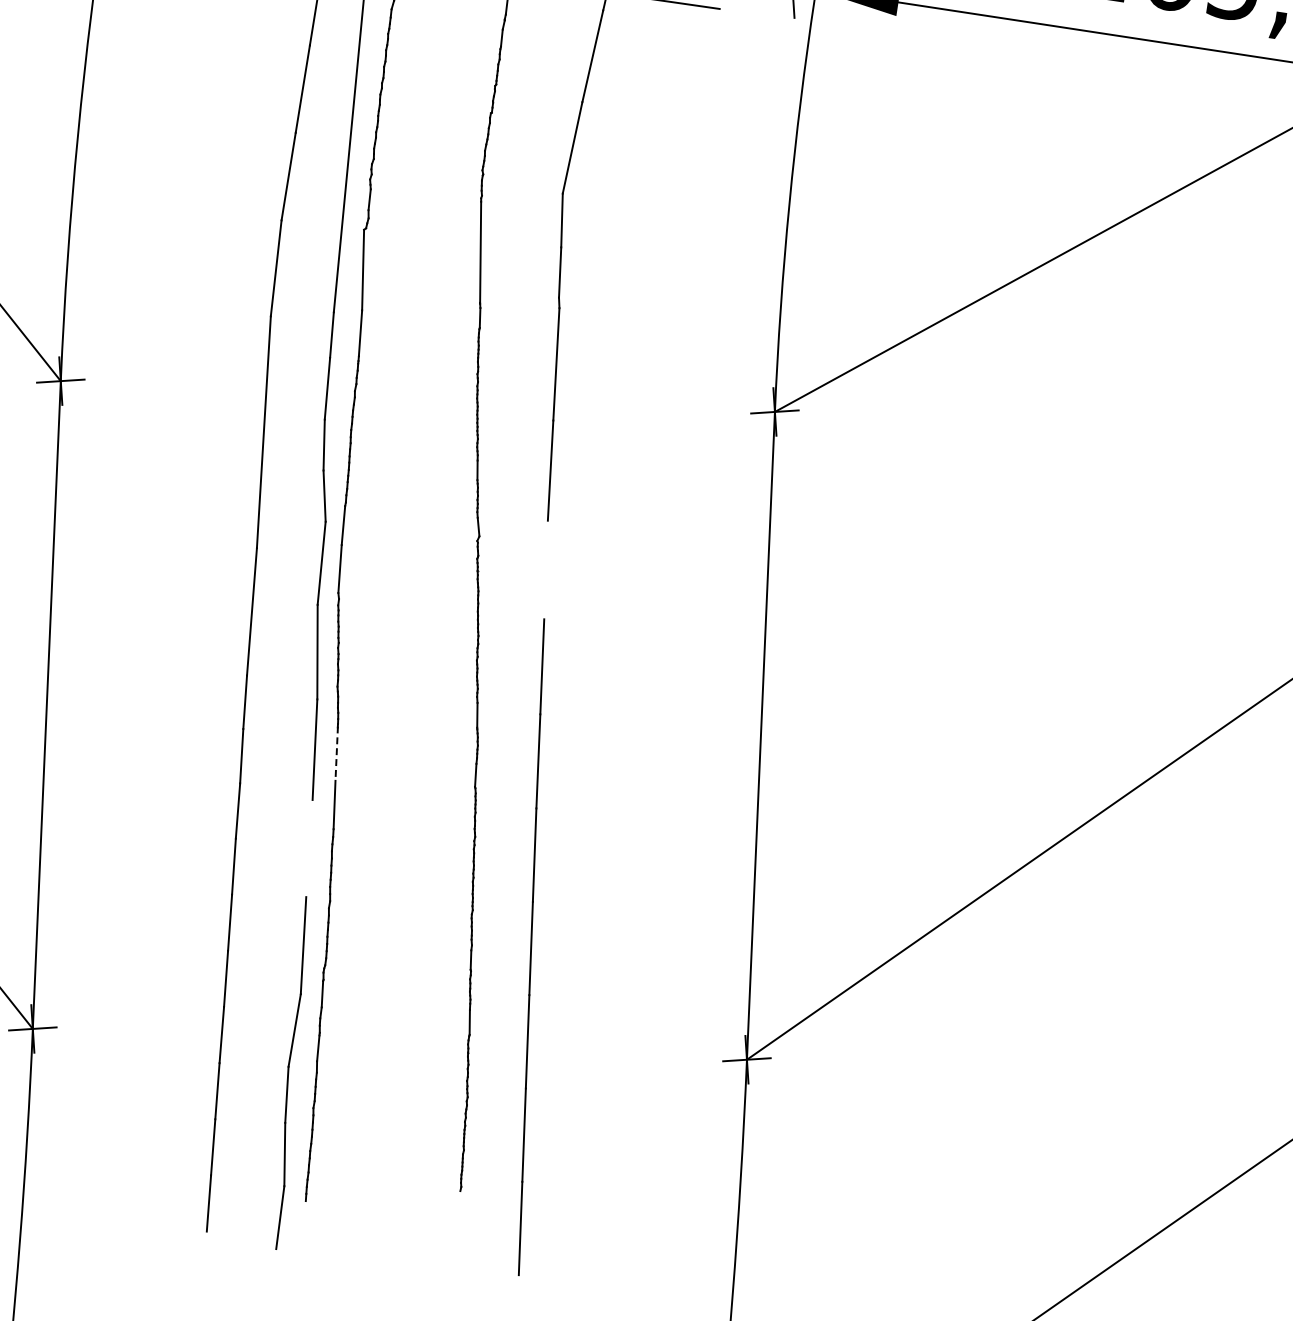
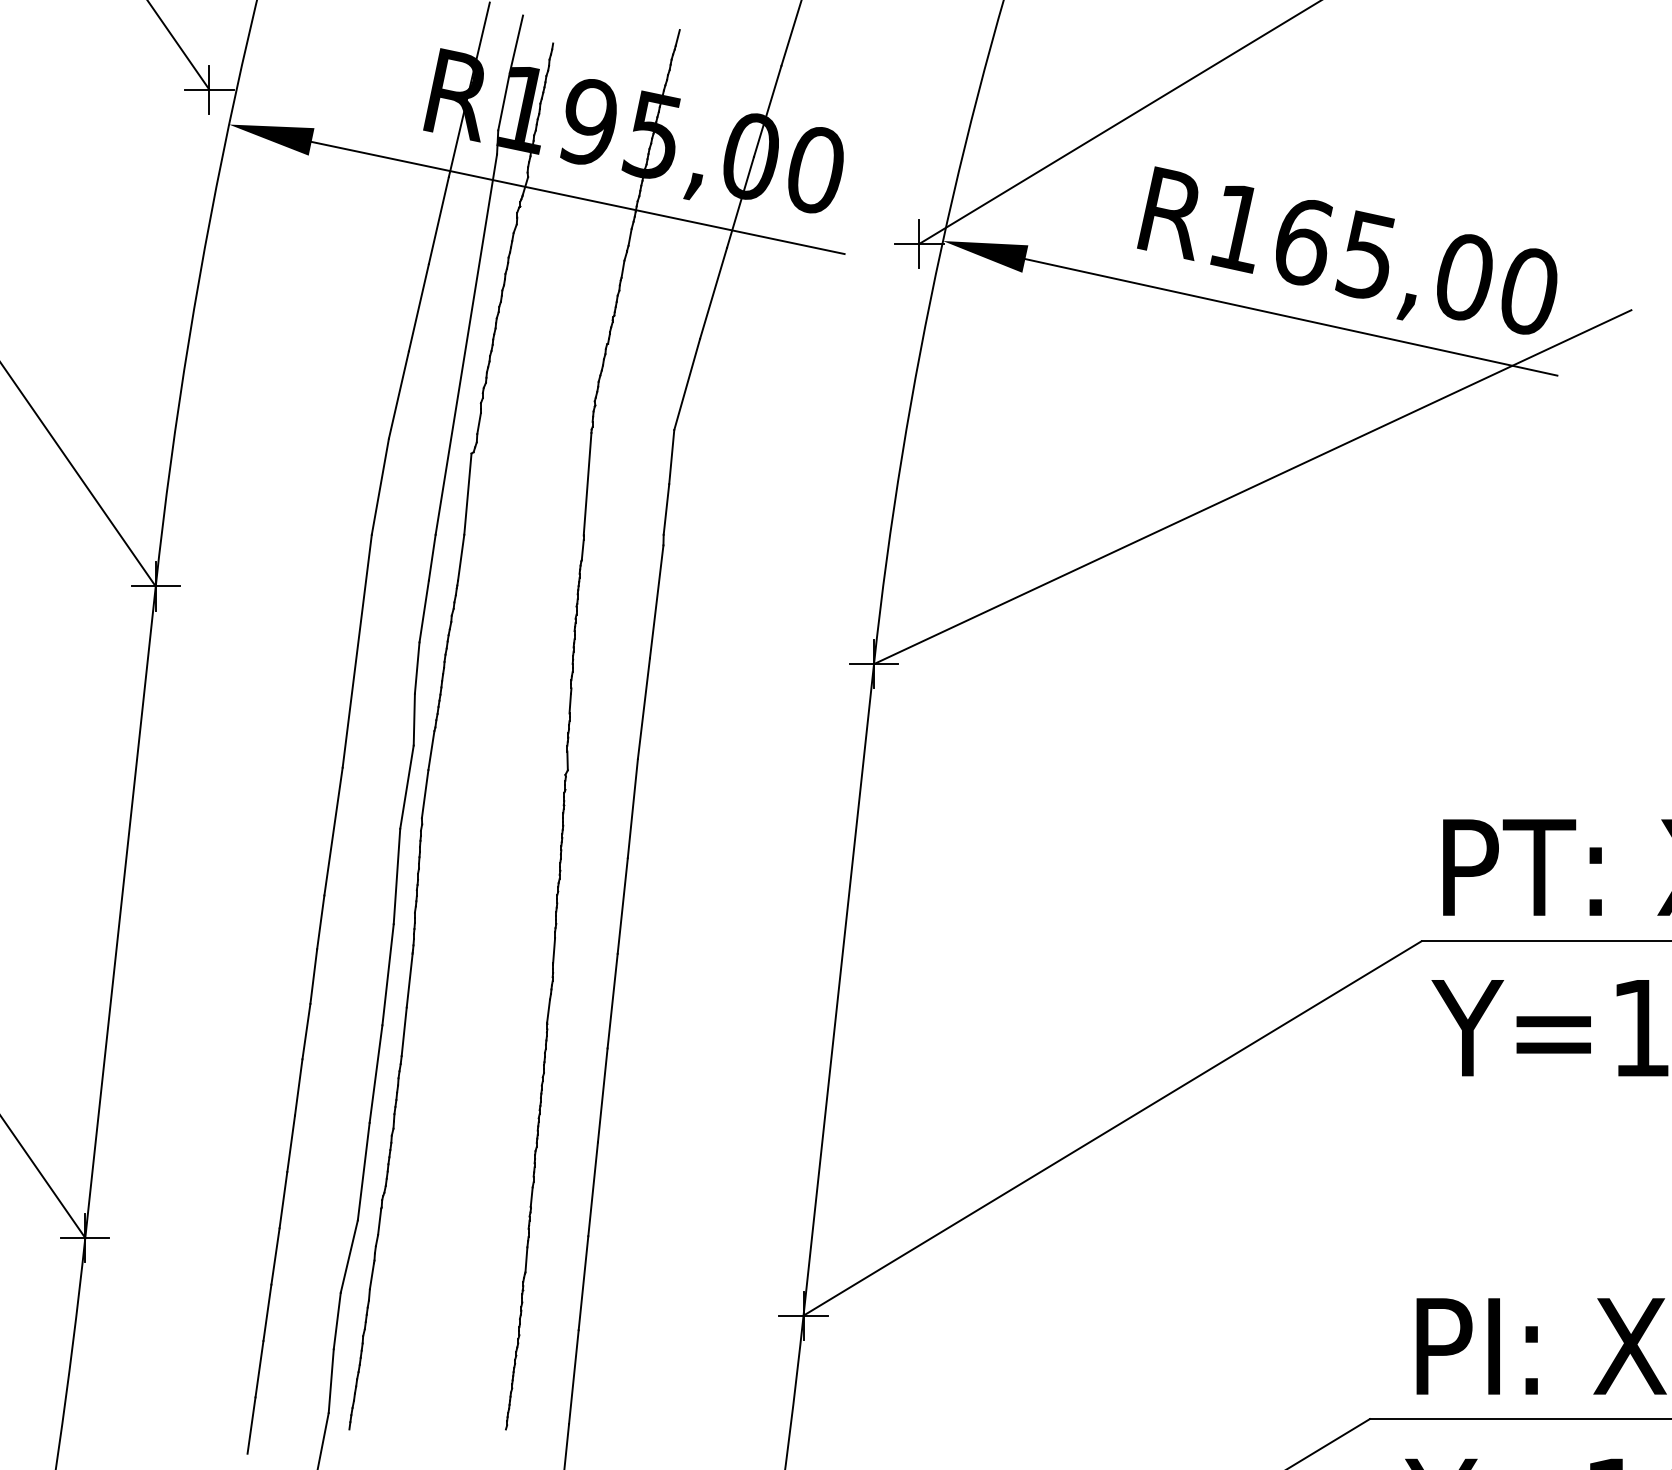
line: (545, 569) -> (632, 808), added
line: (336, 754) -> (409, 980), dashed -> solid
line: (308, 847) -> (375, 1073), added

